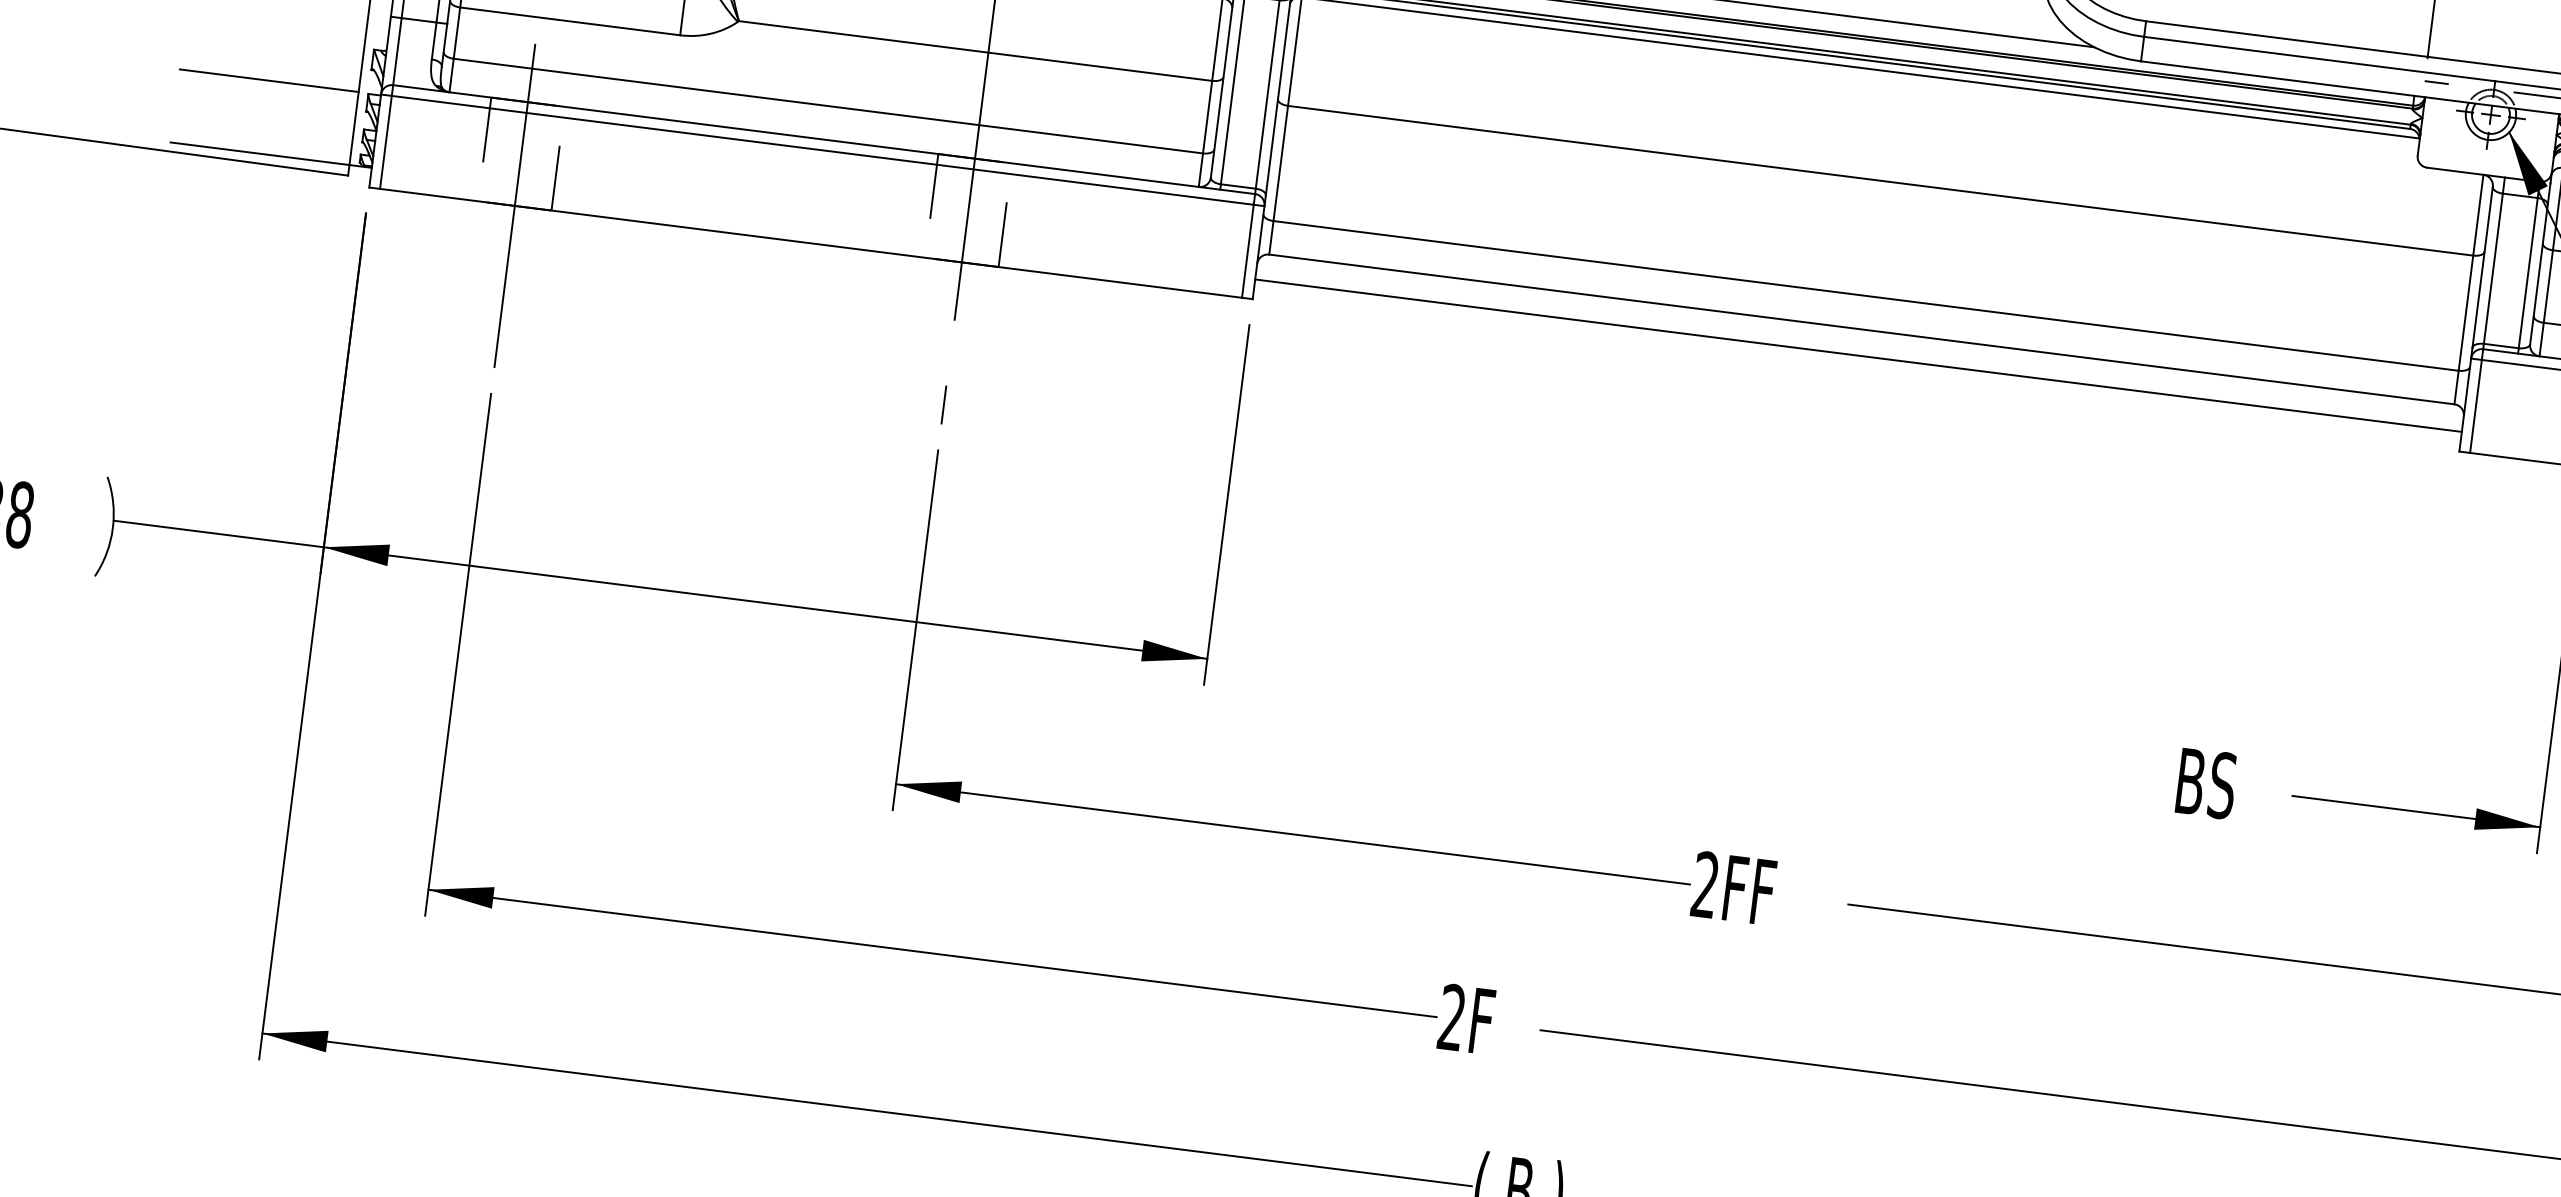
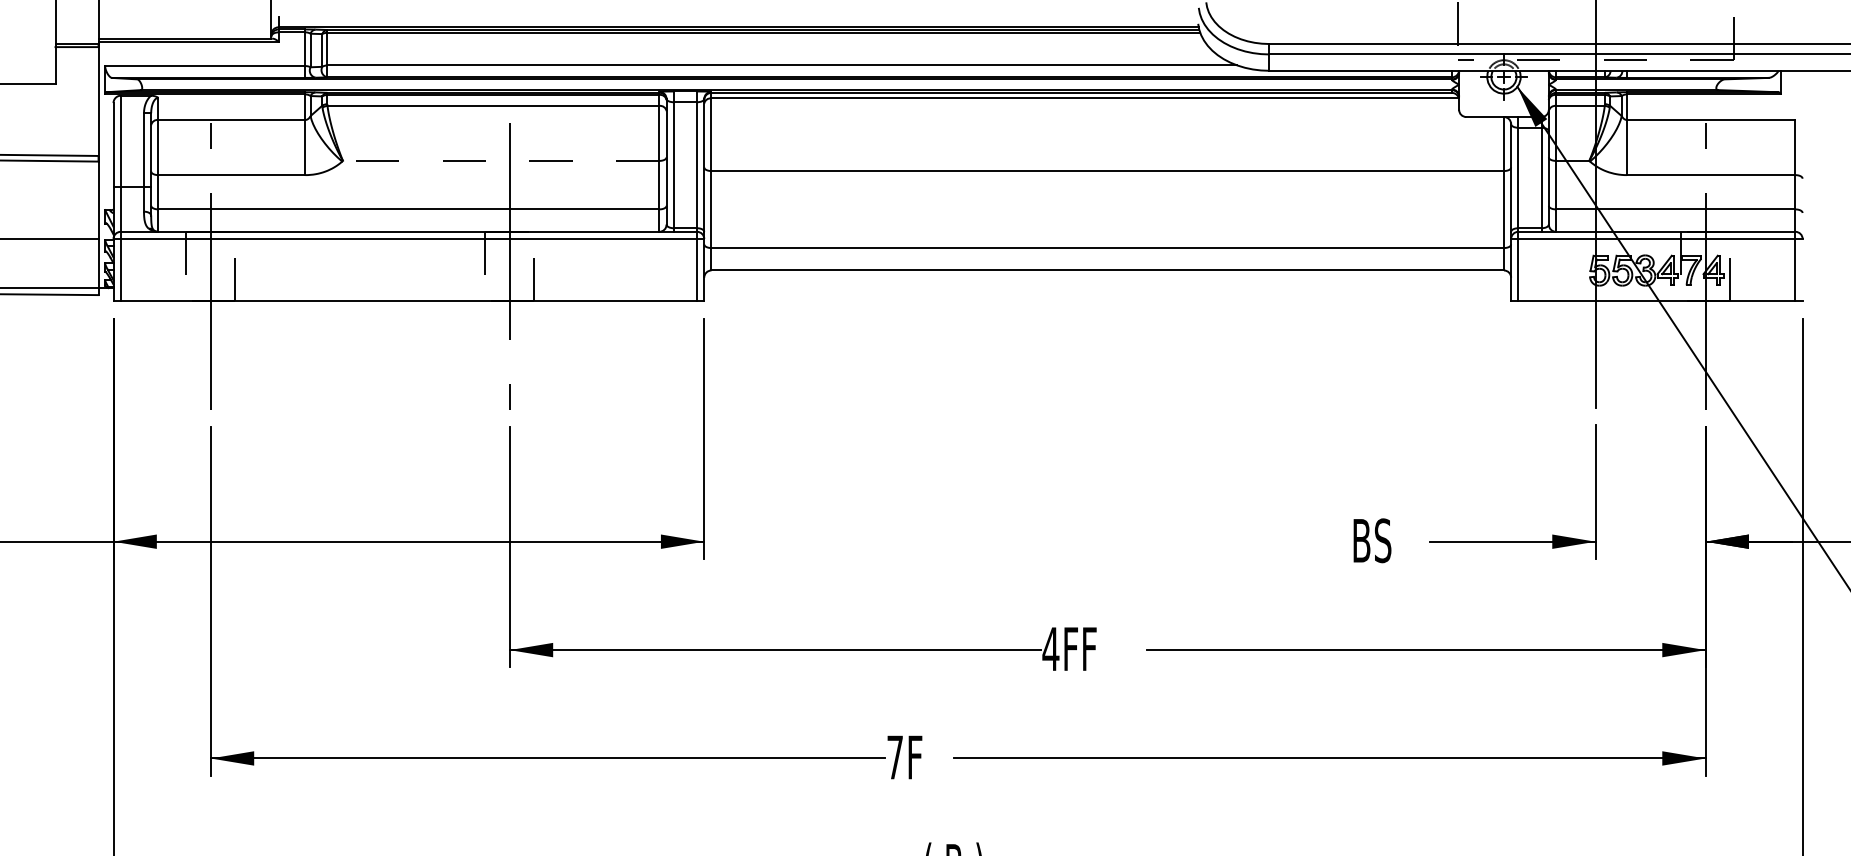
line: (974, 50) -> (500, 160), solid -> dashed
line: (1858, 356) -> (1107, 288), removed
text: (1704, 883) -> (1050, 648), 2FF -> 4FF
text: (1451, 1017) -> (894, 757), 2F -> 7F

